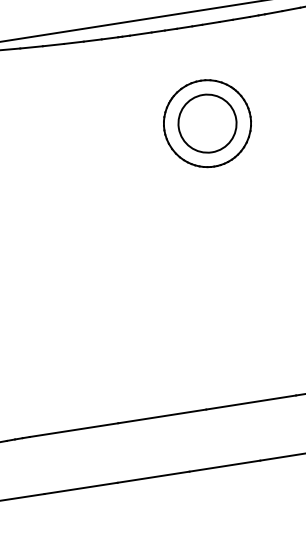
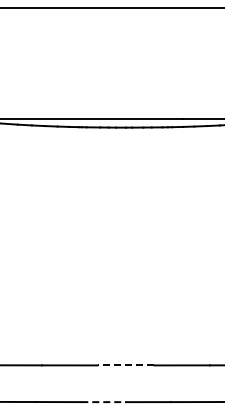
part: (206, 124) -> (125, 189), removed
line: (250, 402) -> (125, 365), solid -> dashed
line: (226, 466) -> (104, 402), solid -> dashed

